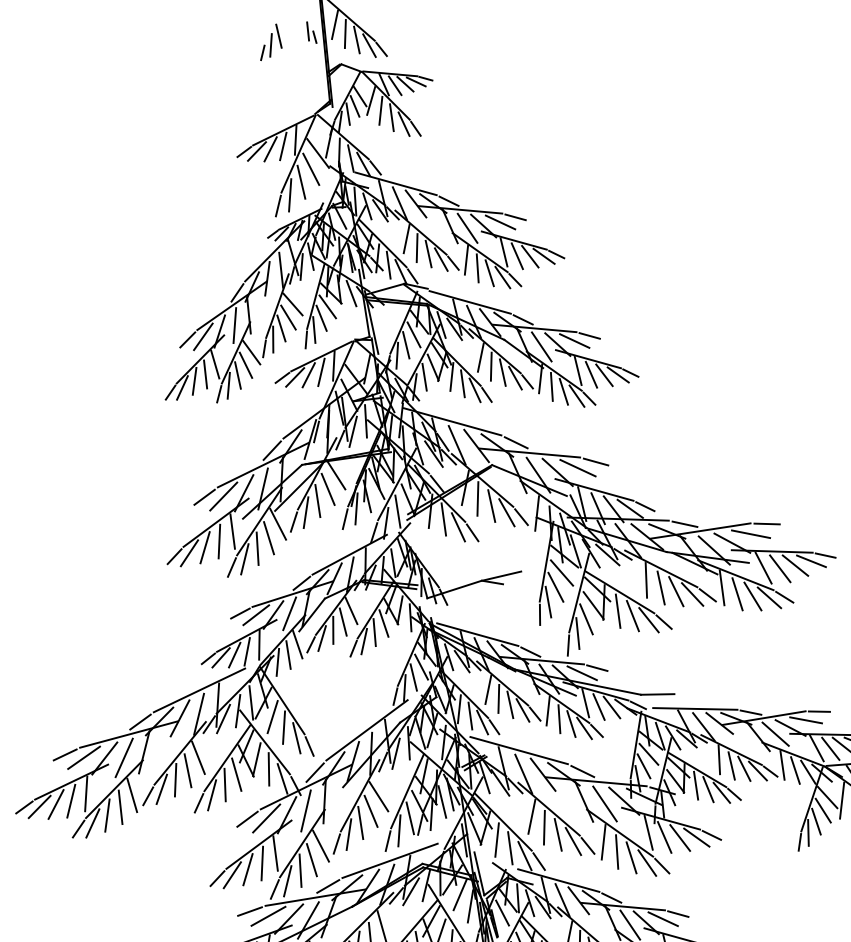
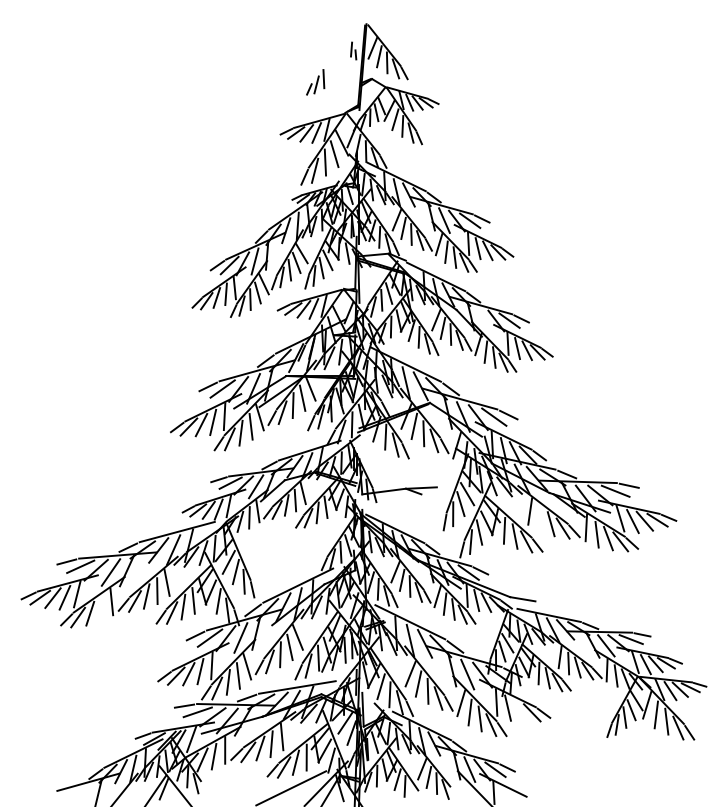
part: (269, 42) -> (315, 82), moved
line: (541, 346) -> (483, 320), removed
line: (660, 588) -> (539, 519), removed
line: (120, 807) -> (101, 609), removed
line: (679, 837) -> (519, 710), removed

